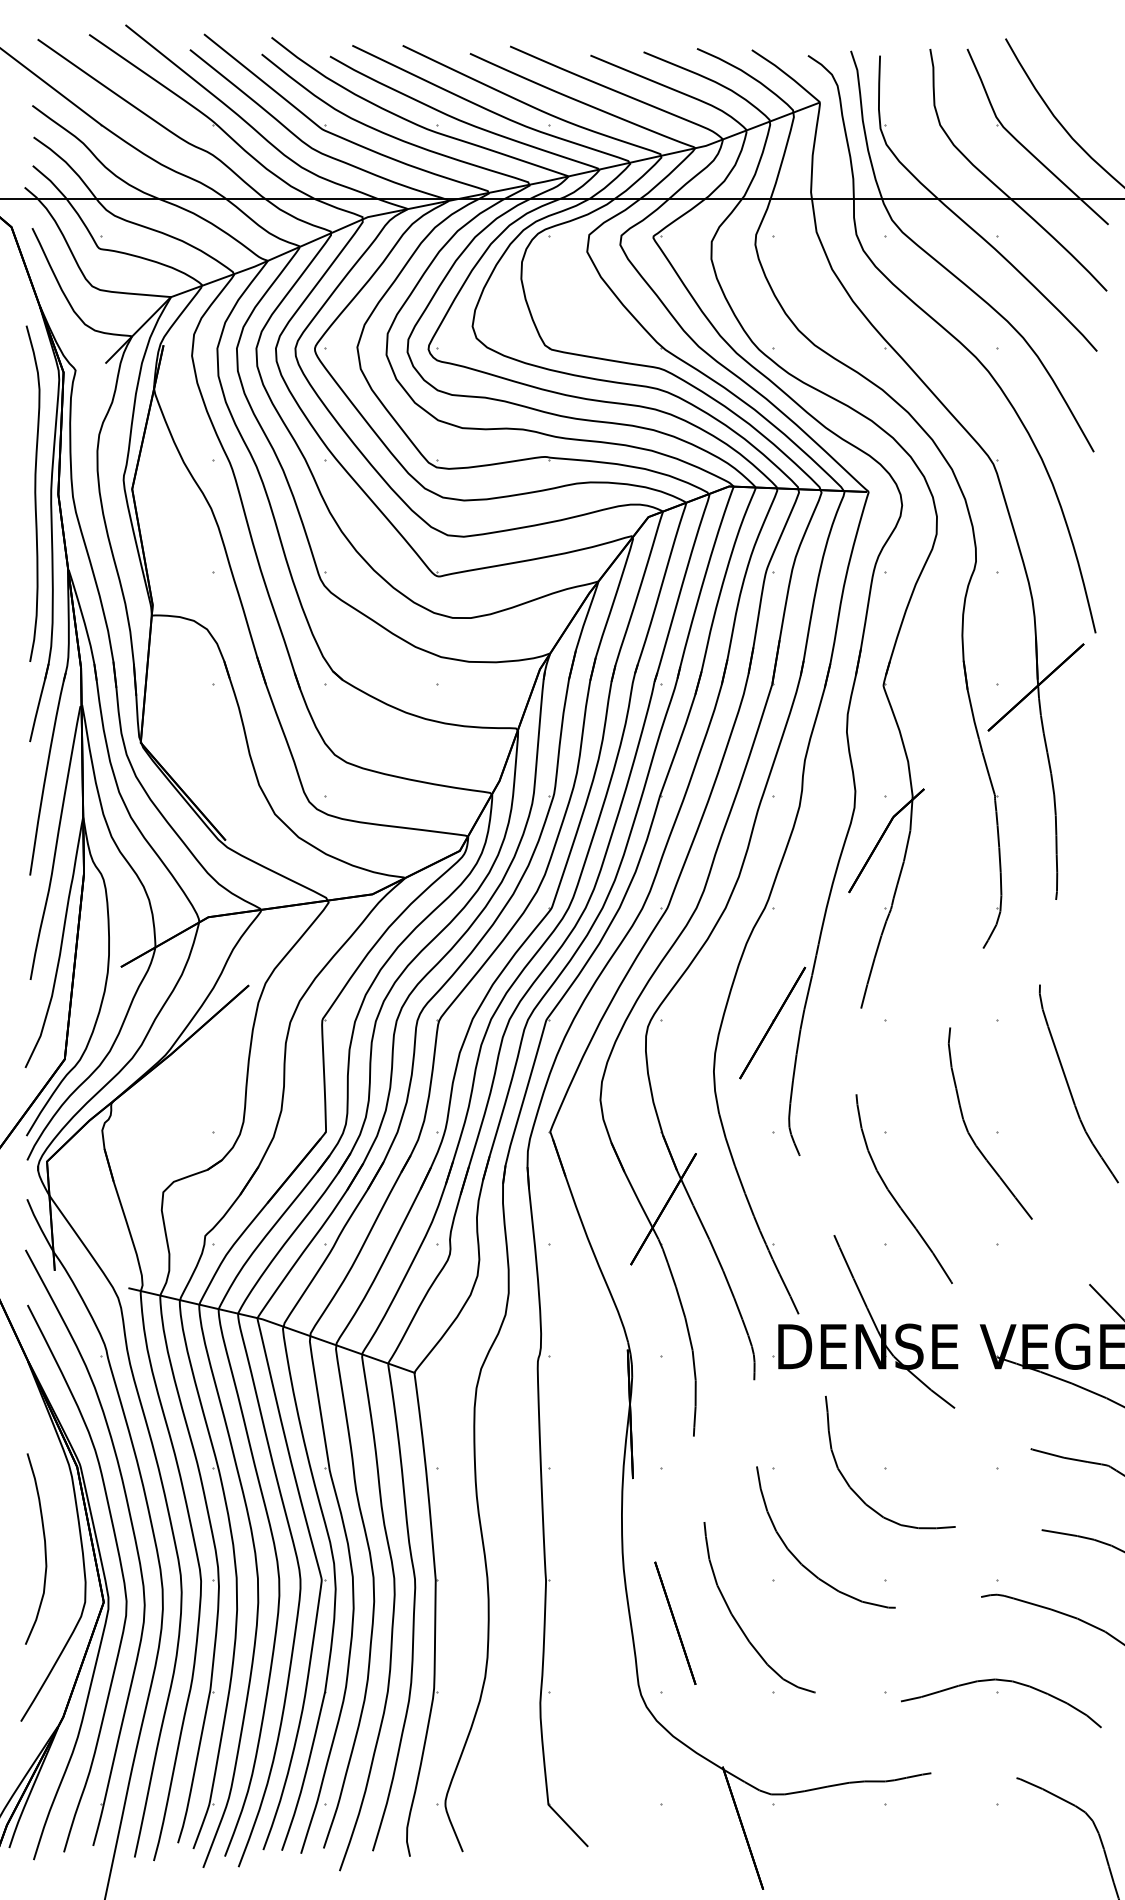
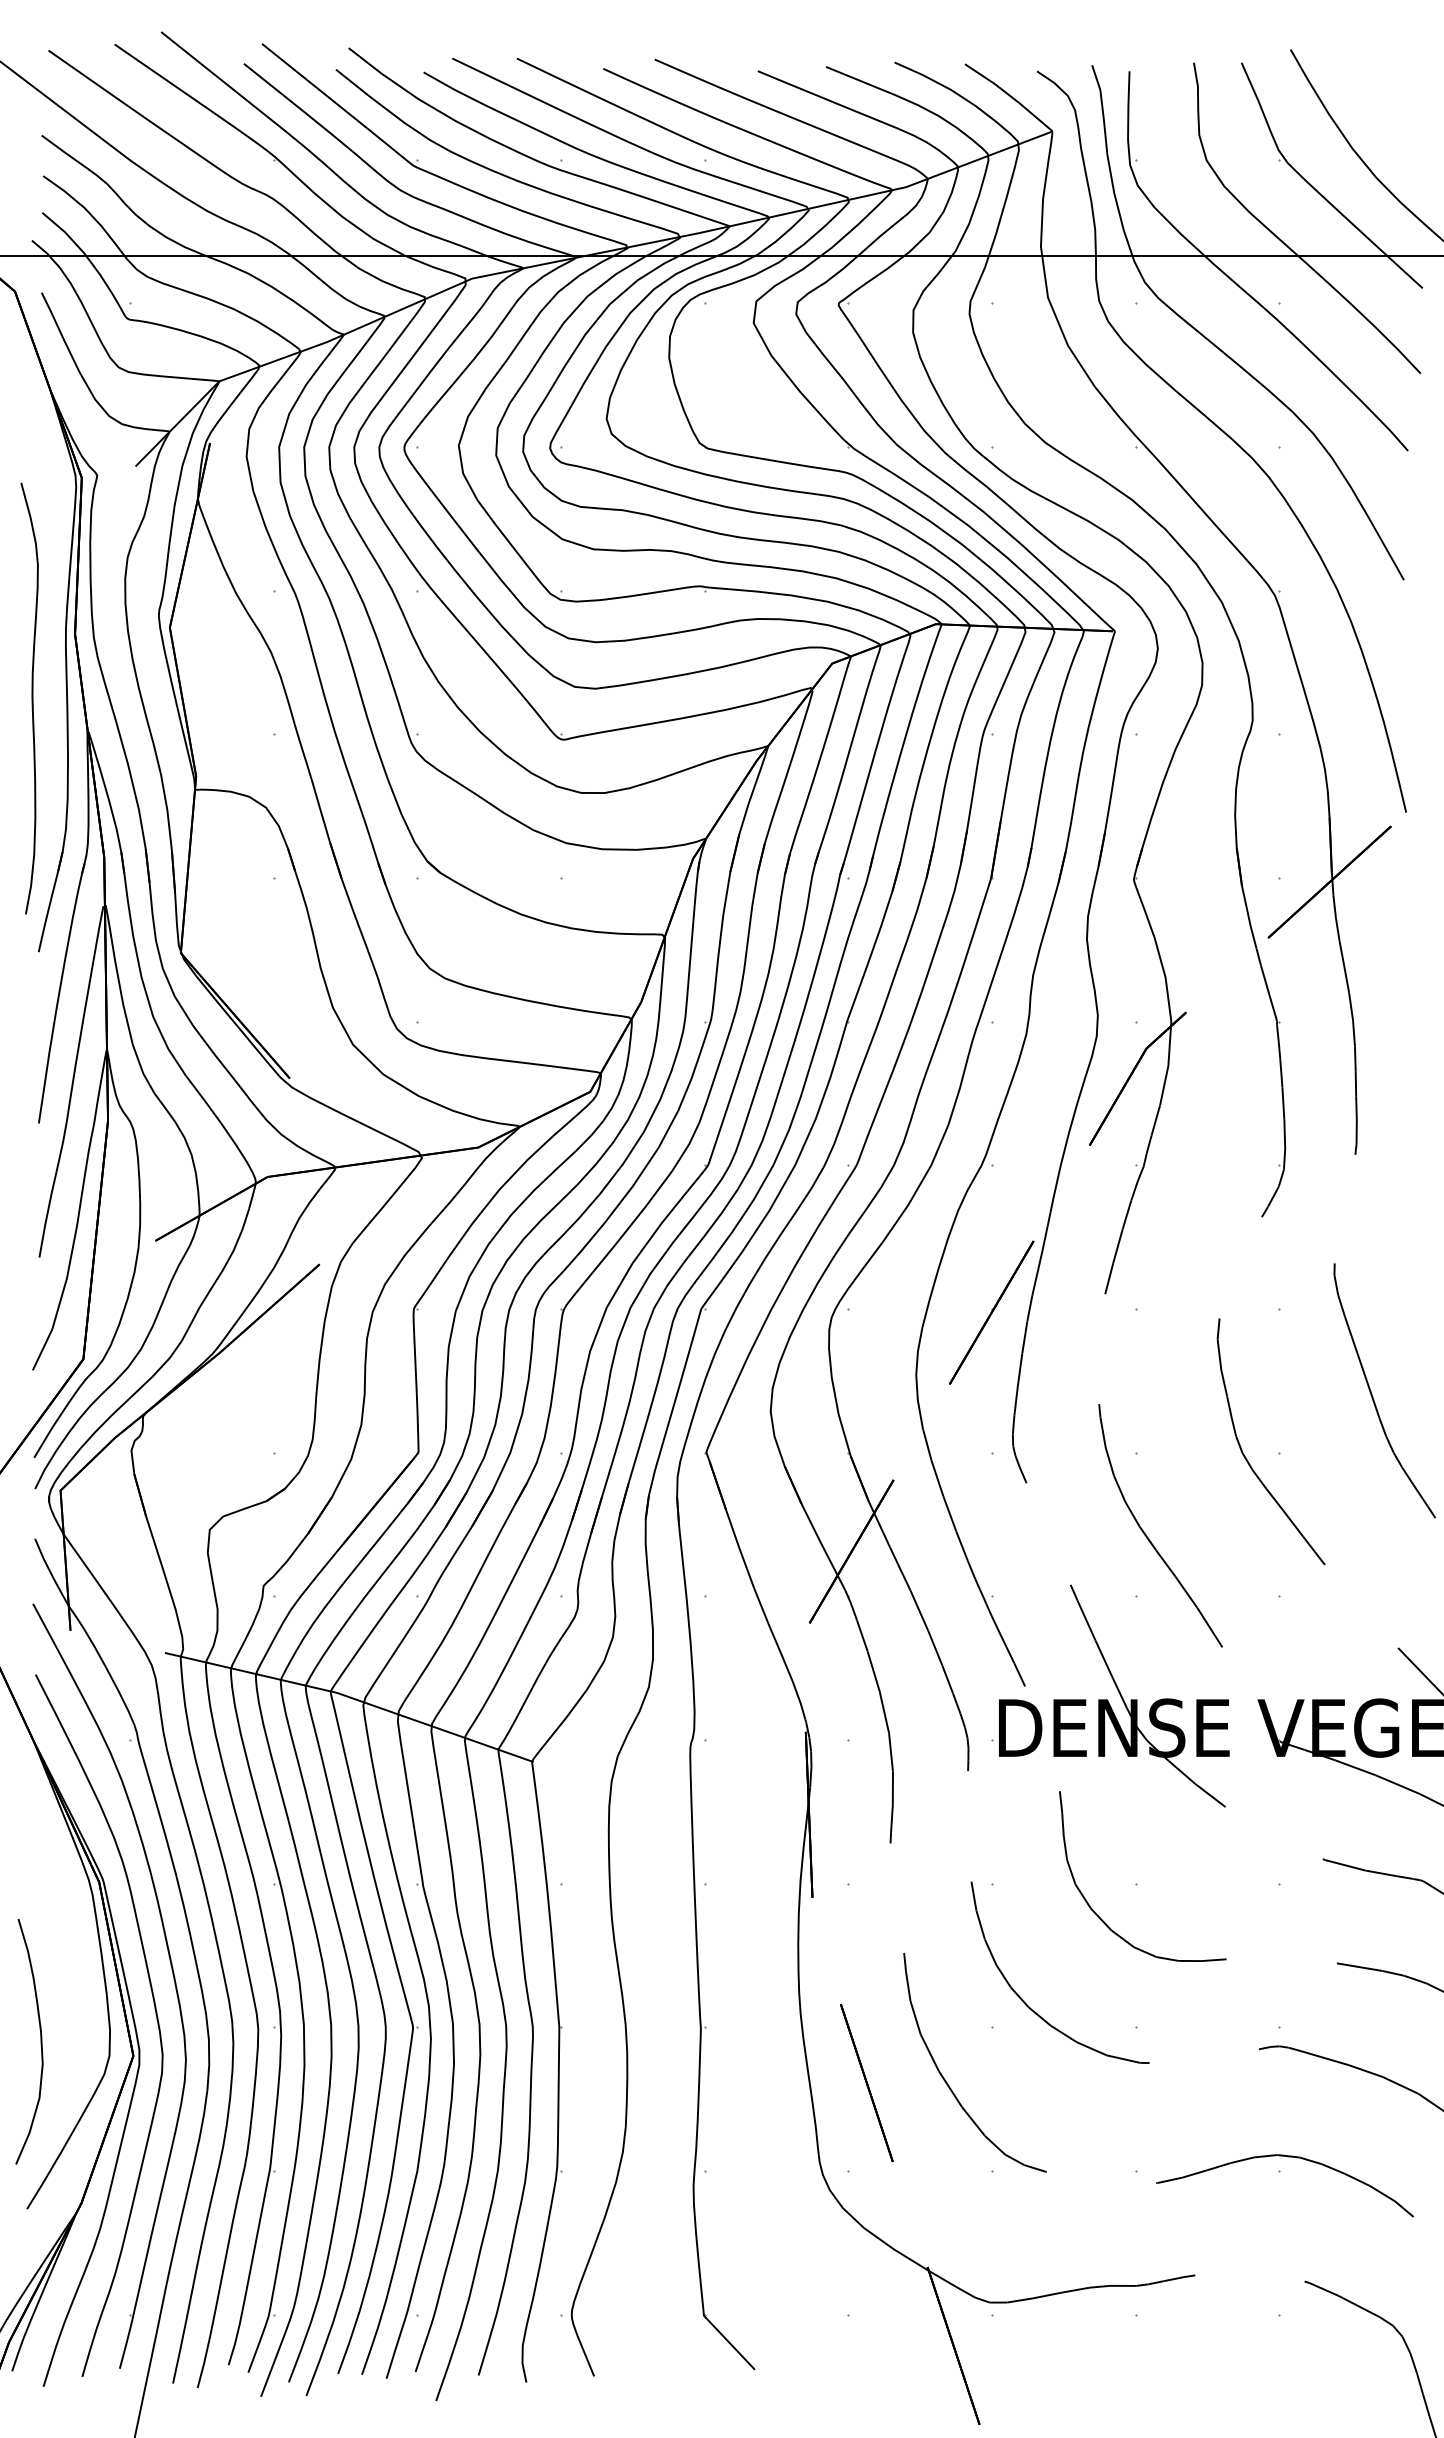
curve: (34, 493) -> (31, 698), moved
curve: (44, 1548) -> (40, 2041), moved

